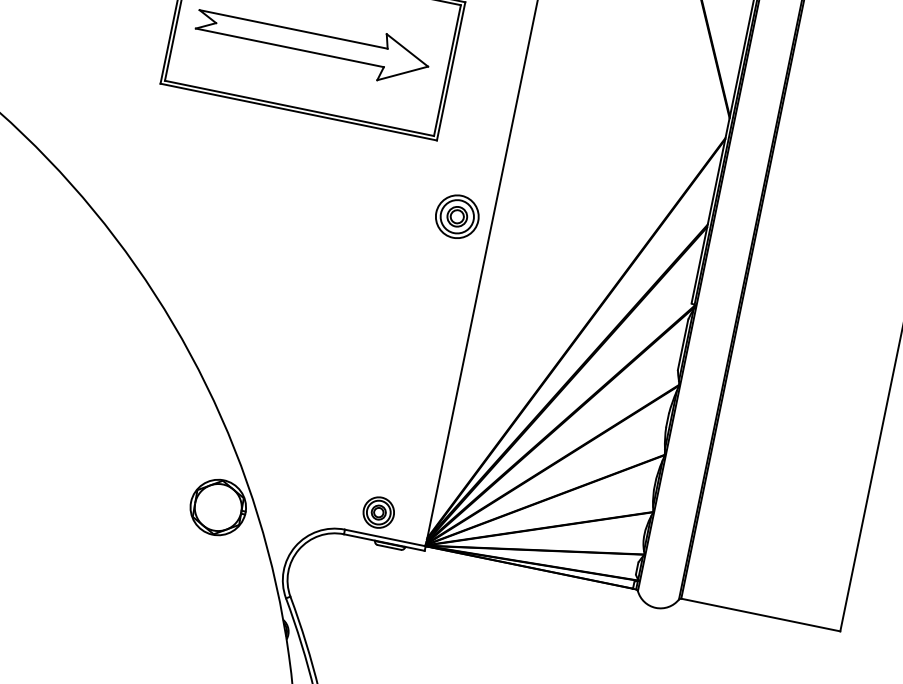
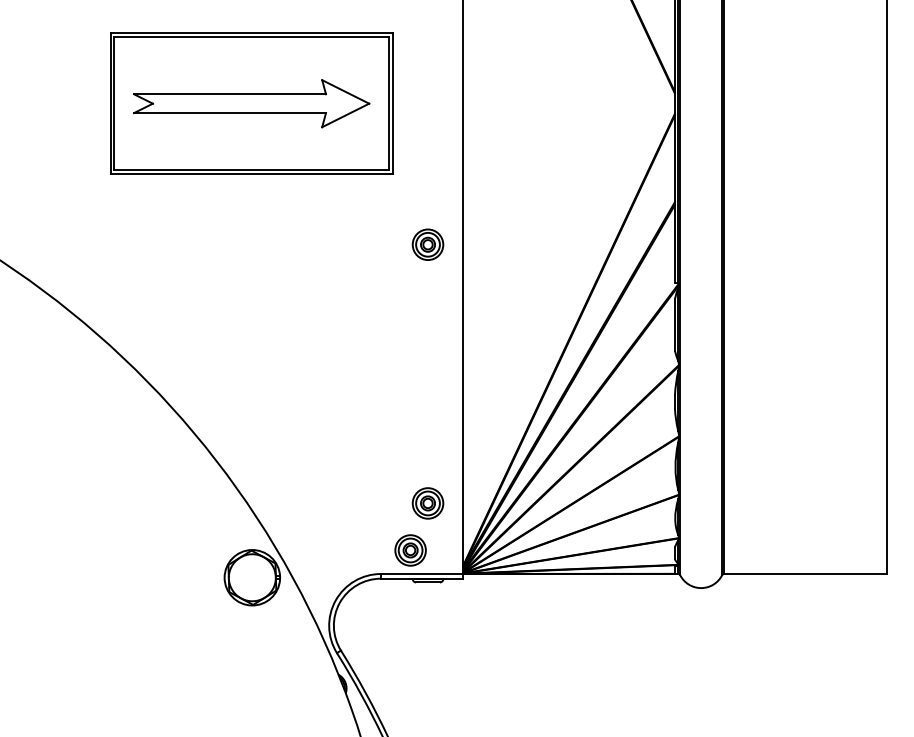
part: (456, 216) -> (427, 244), size x0.71
part: (404, 470) -> (427, 503), added

